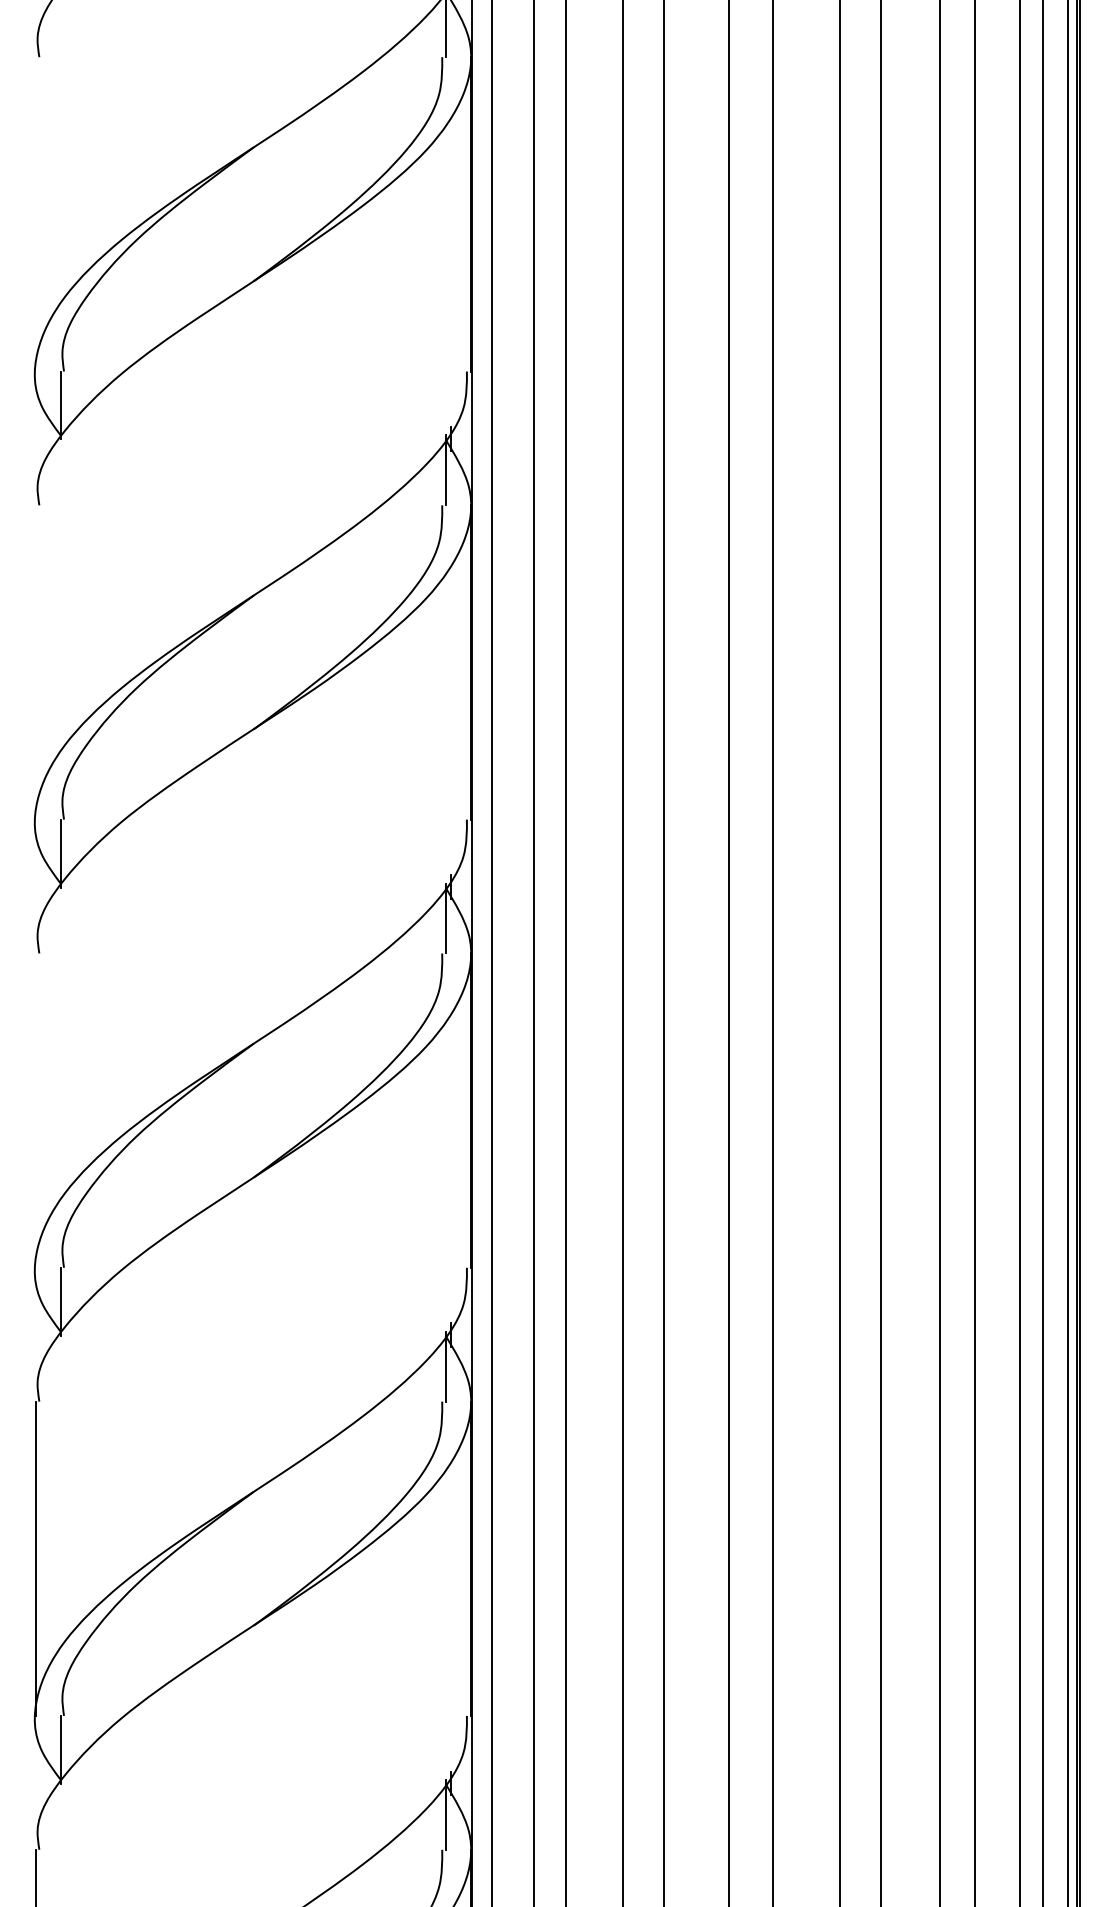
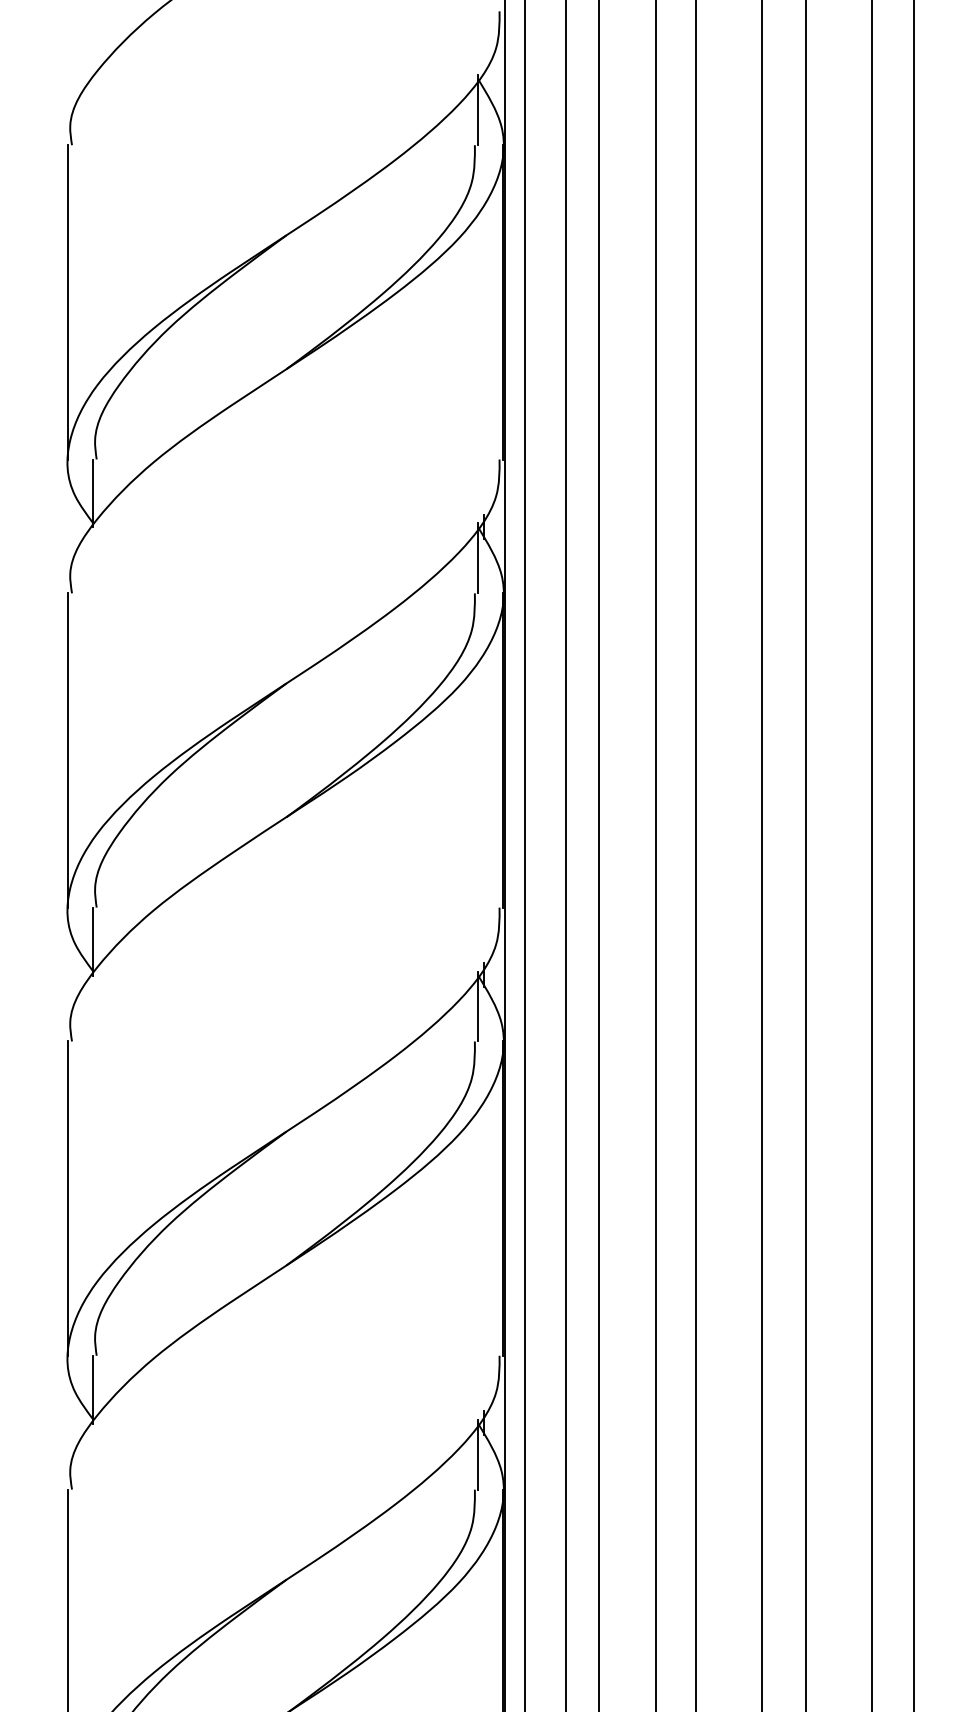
line: (35, 214) -> (68, 302), added
line: (35, 662) -> (68, 750), added
line: (35, 1110) -> (68, 1198), added

